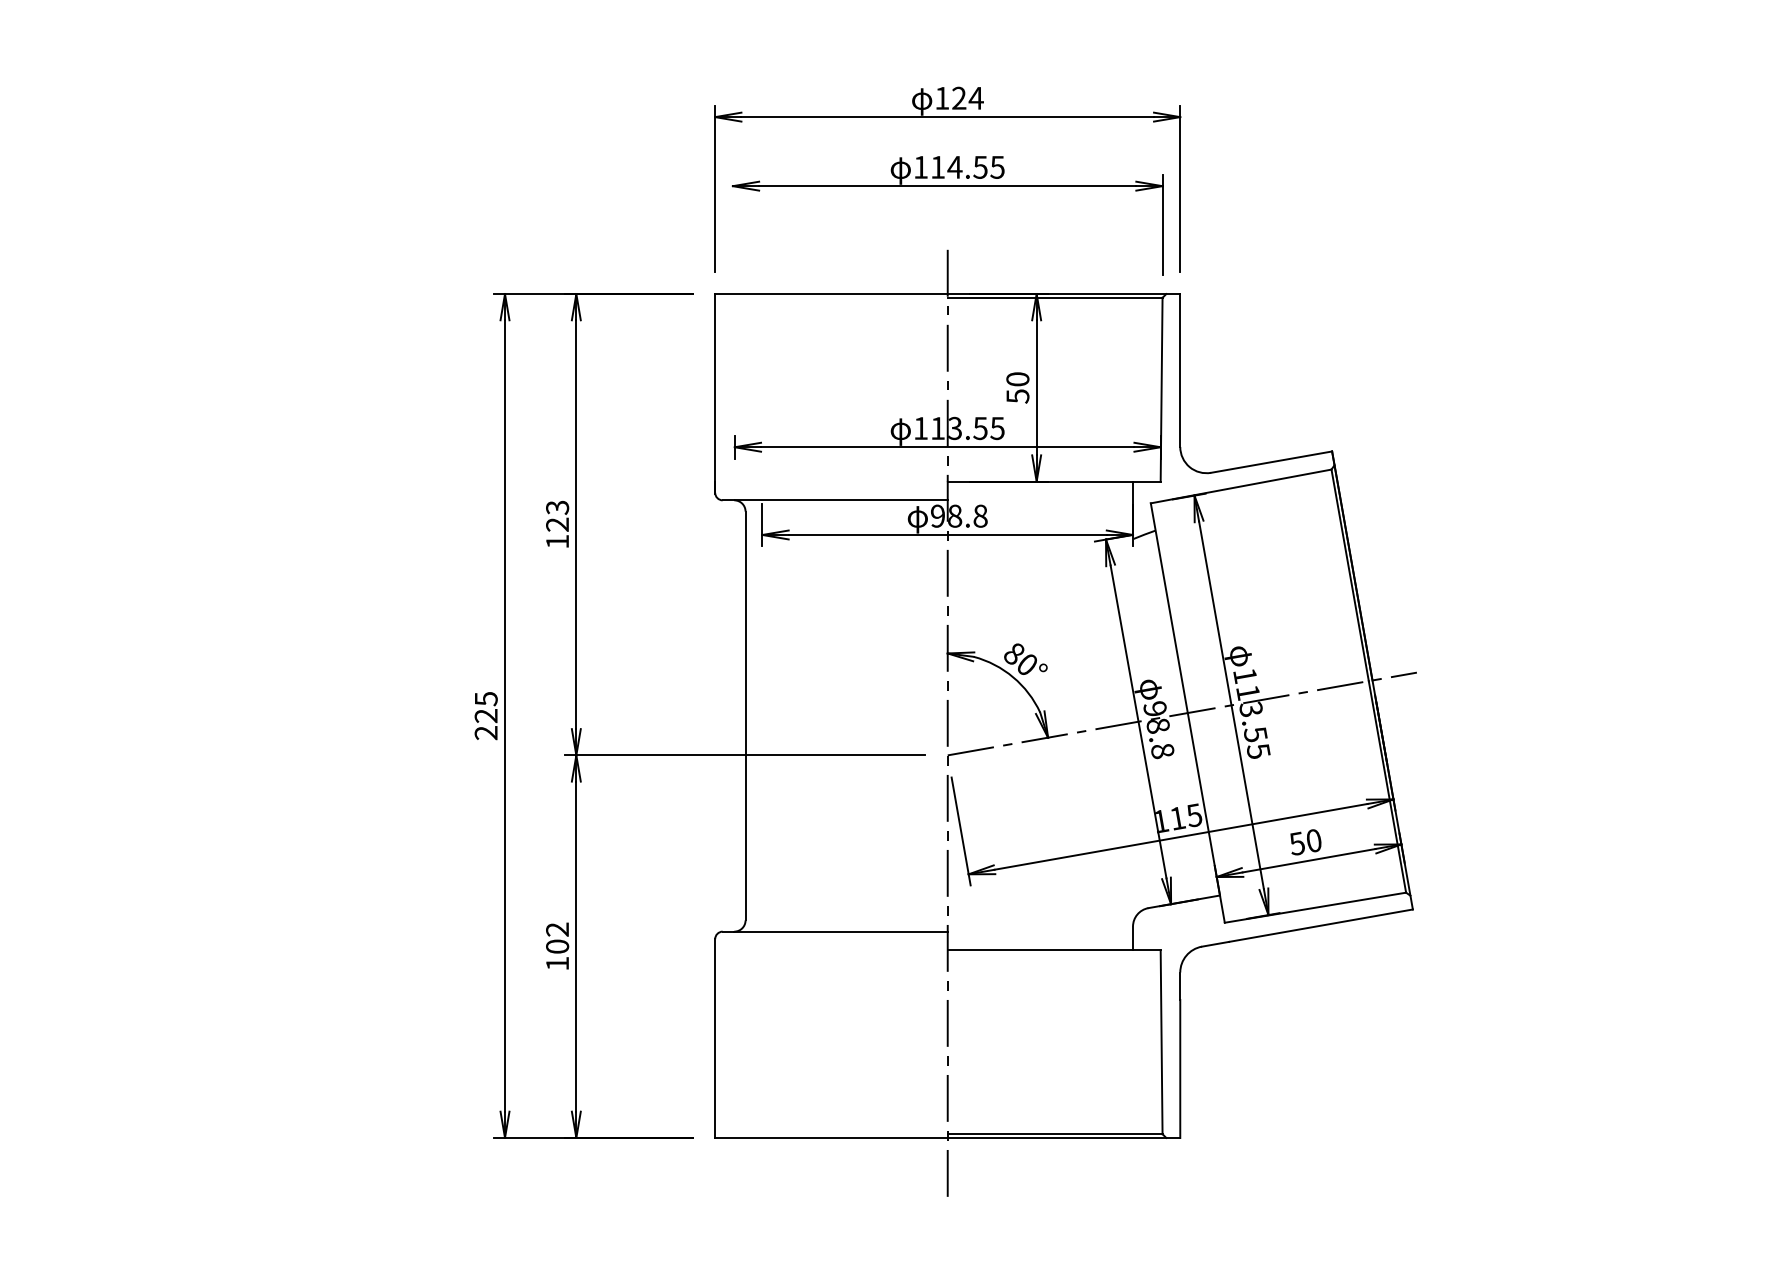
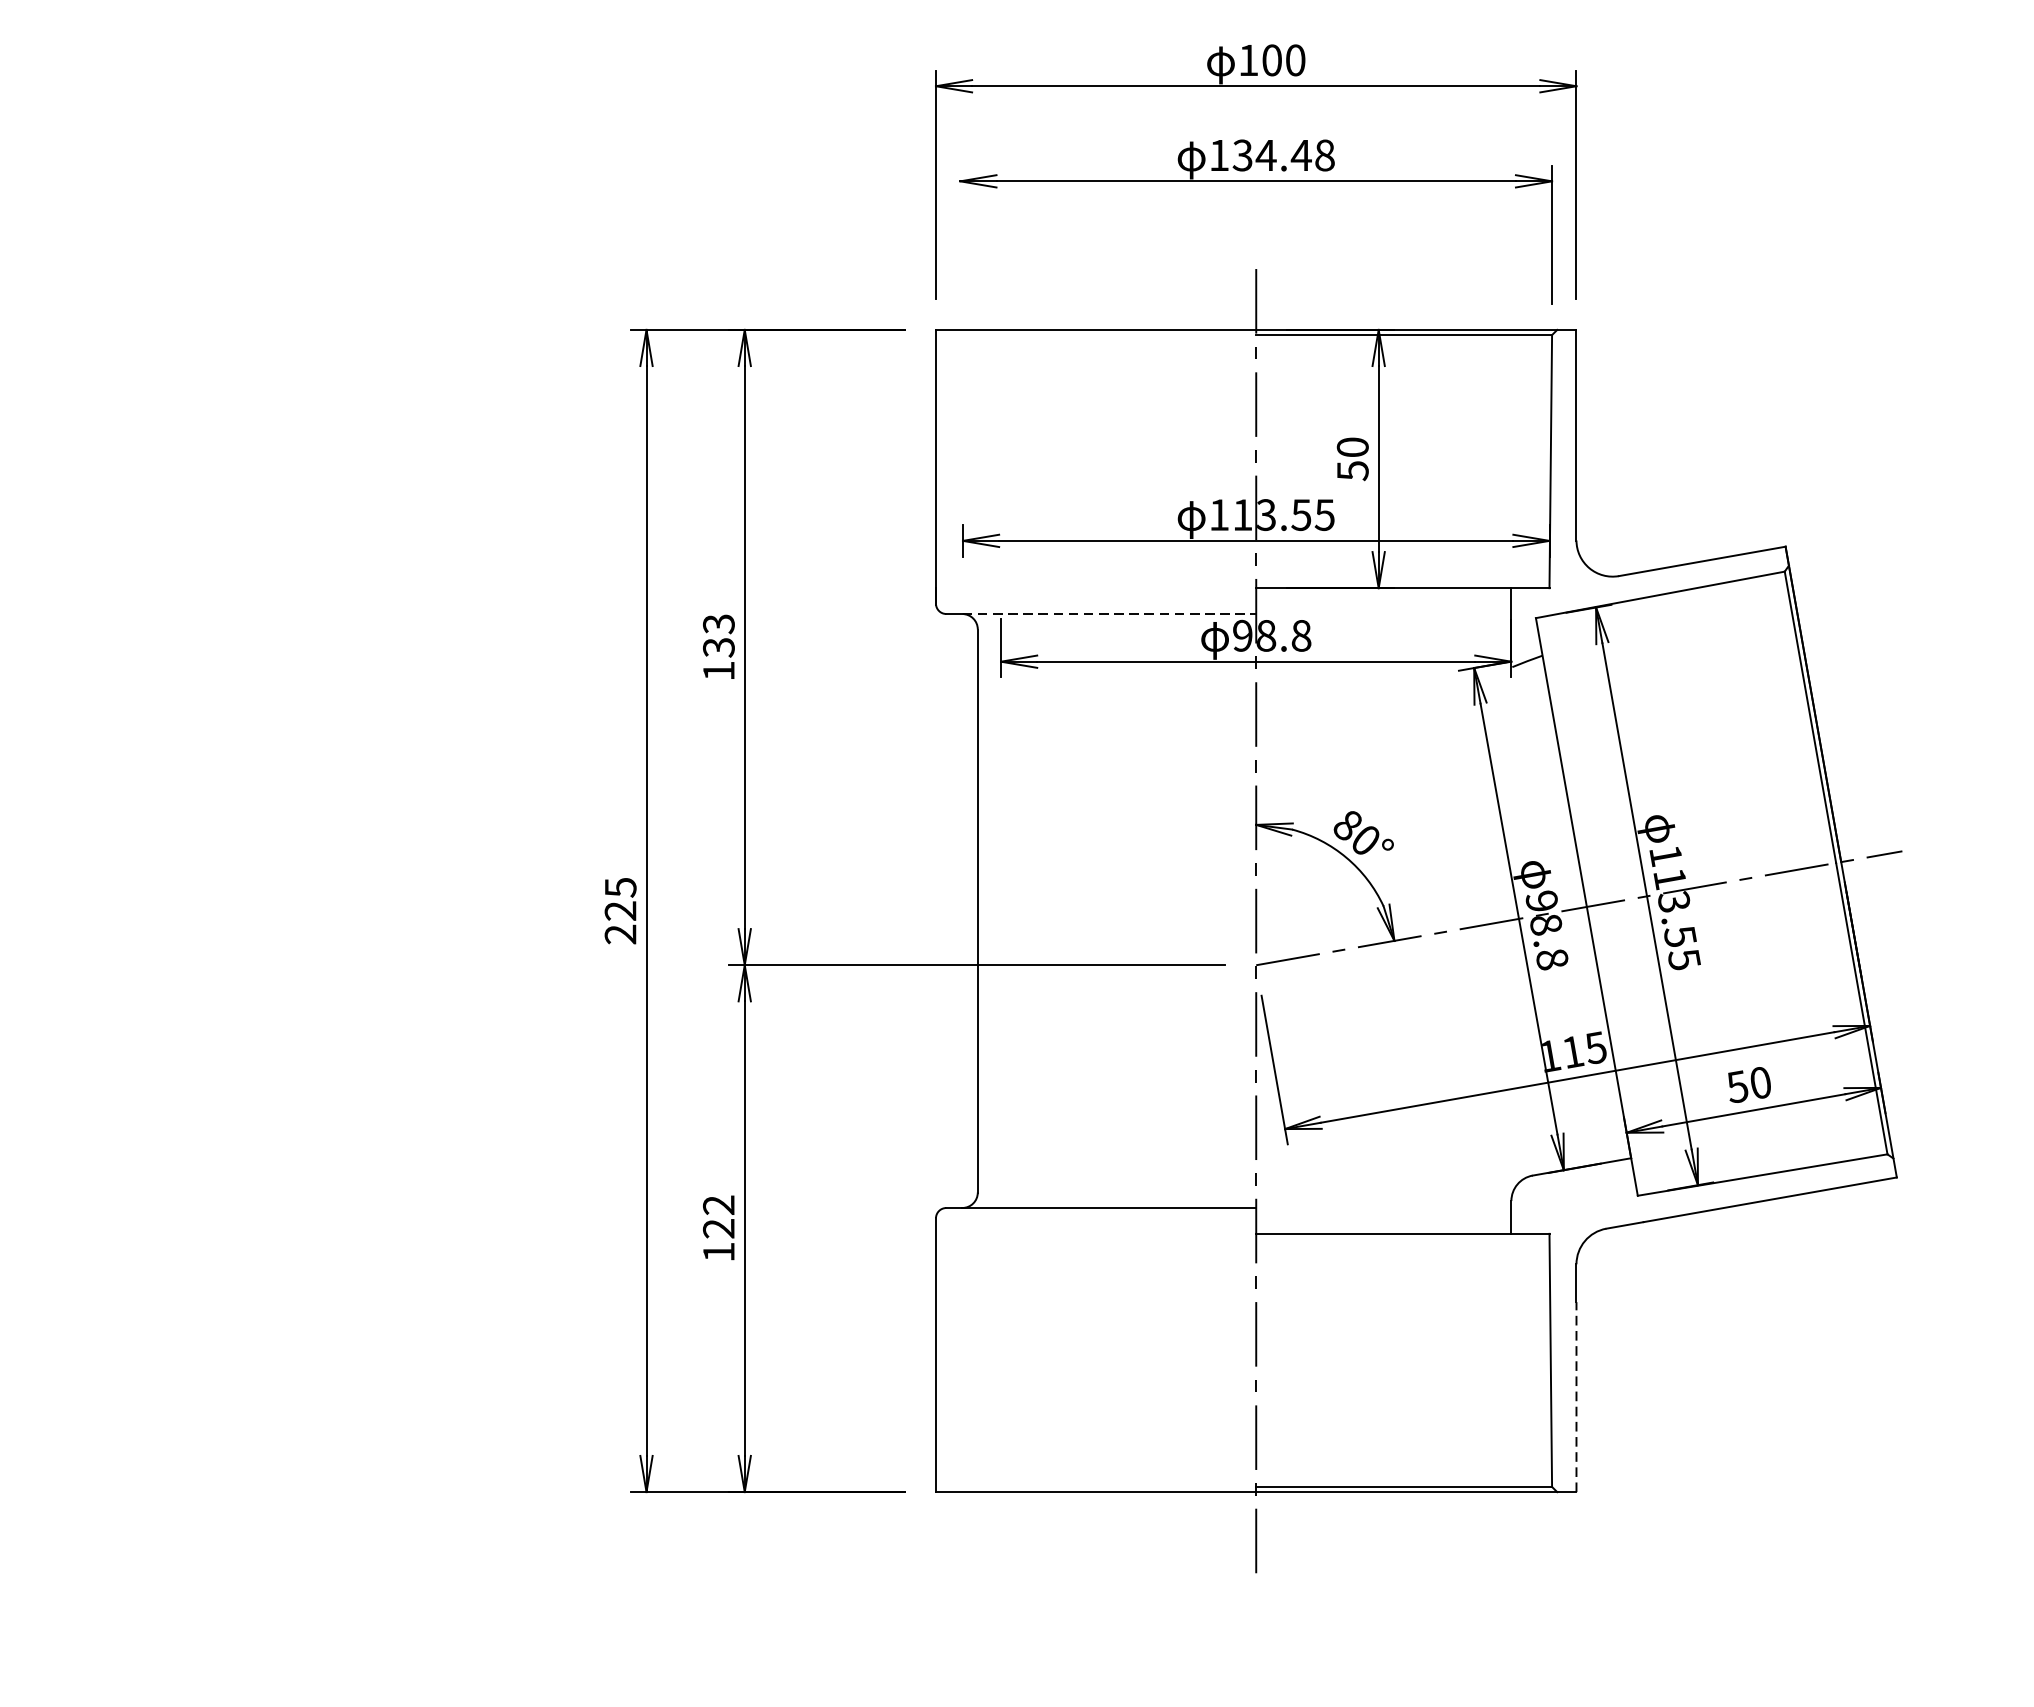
text: (967, 97) -> (1283, 59), 124 -> 100
text: (967, 166) -> (1283, 154), 114.55 -> 134.48
line: (841, 500) -> (1109, 614), solid -> dashed
text: (557, 524) -> (718, 647), 123 -> 133
text: (557, 946) -> (718, 1228), 102 -> 122
line: (1180, 1068) -> (1576, 1396), solid -> dashed

